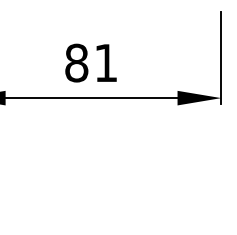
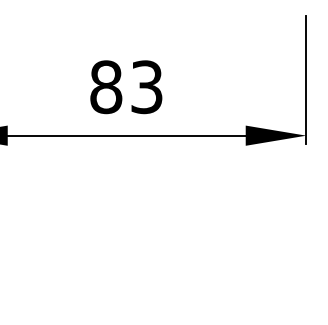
text: (106, 62) -> (147, 86), 81 -> 83

